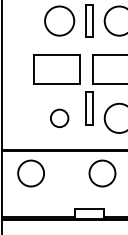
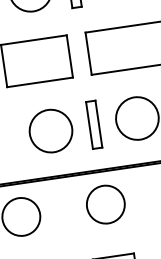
part: (89, 108) -> (94, 124), moved
circle: (59, 117) -> (50, 129), size x1.67
circle: (102, 173) -> (105, 204), moved

